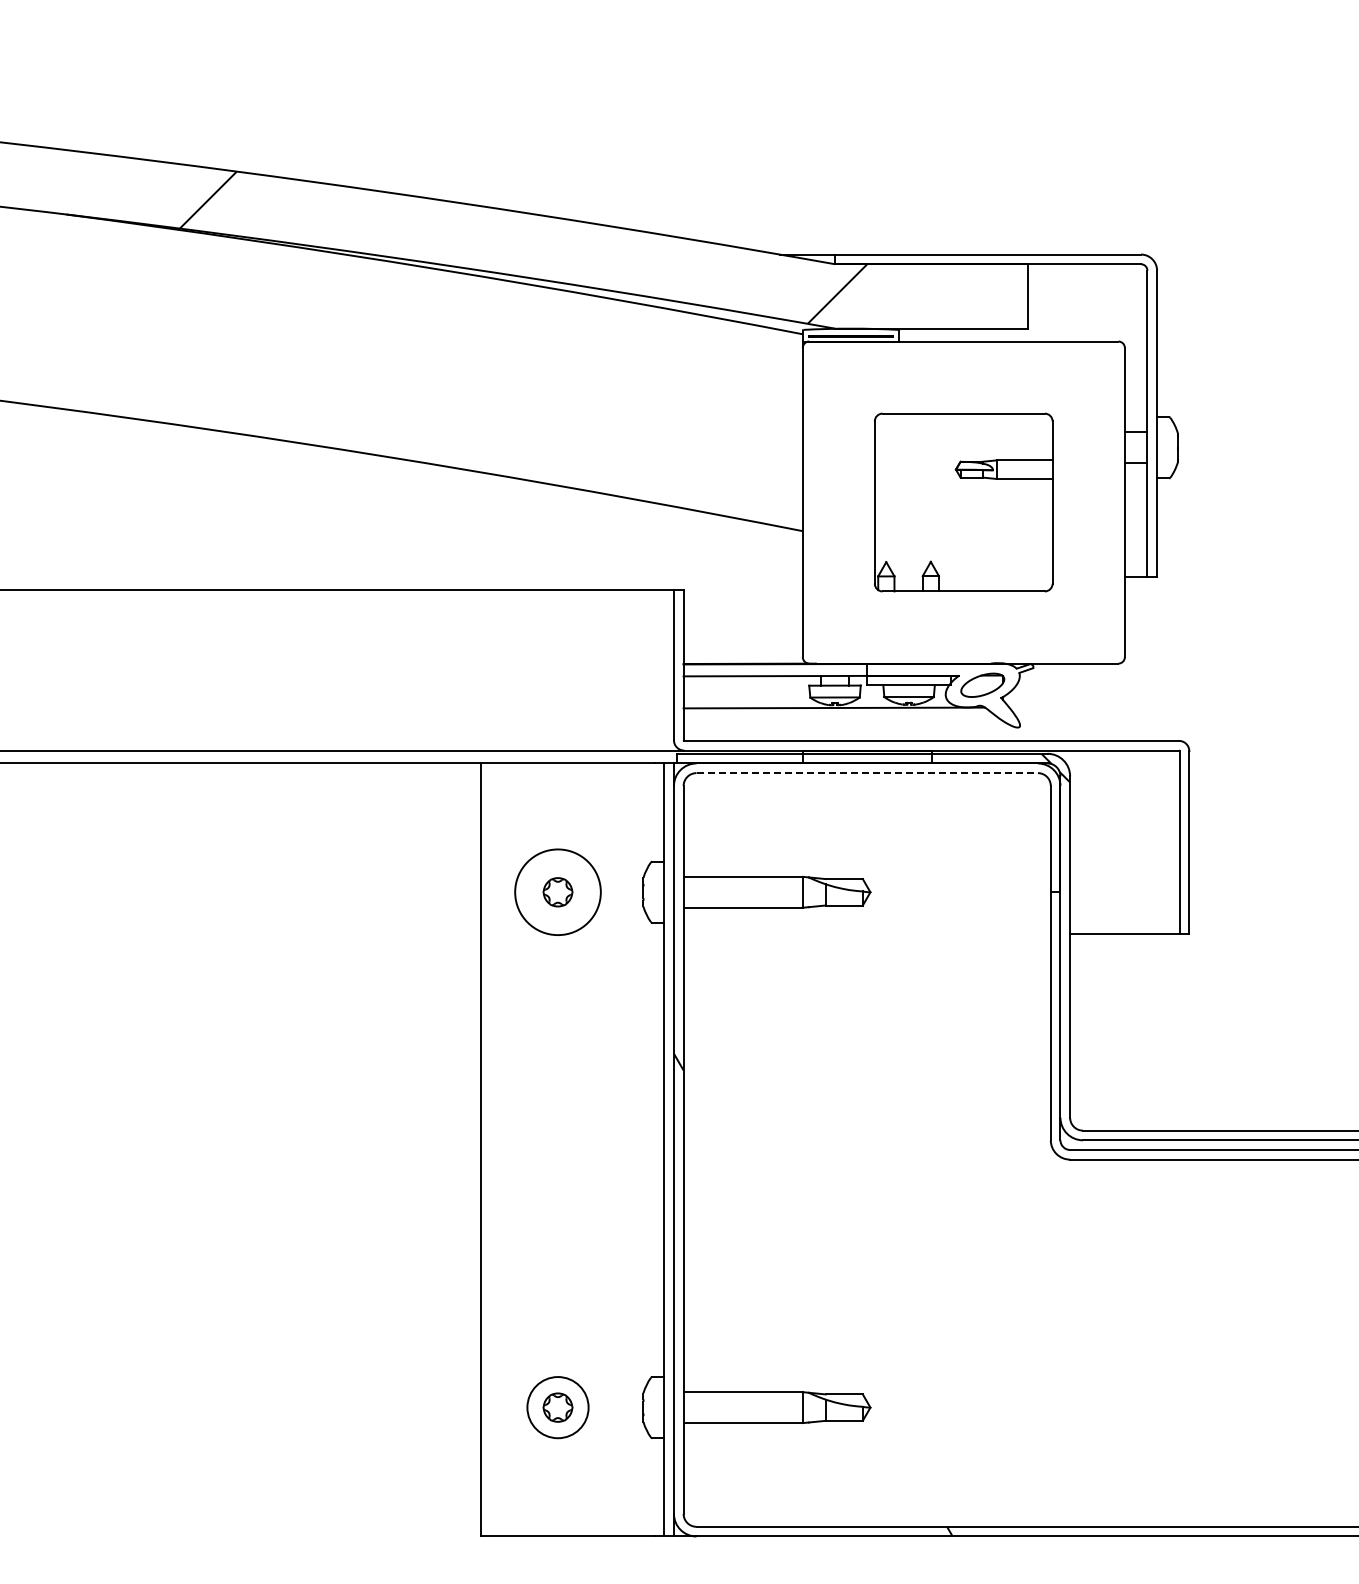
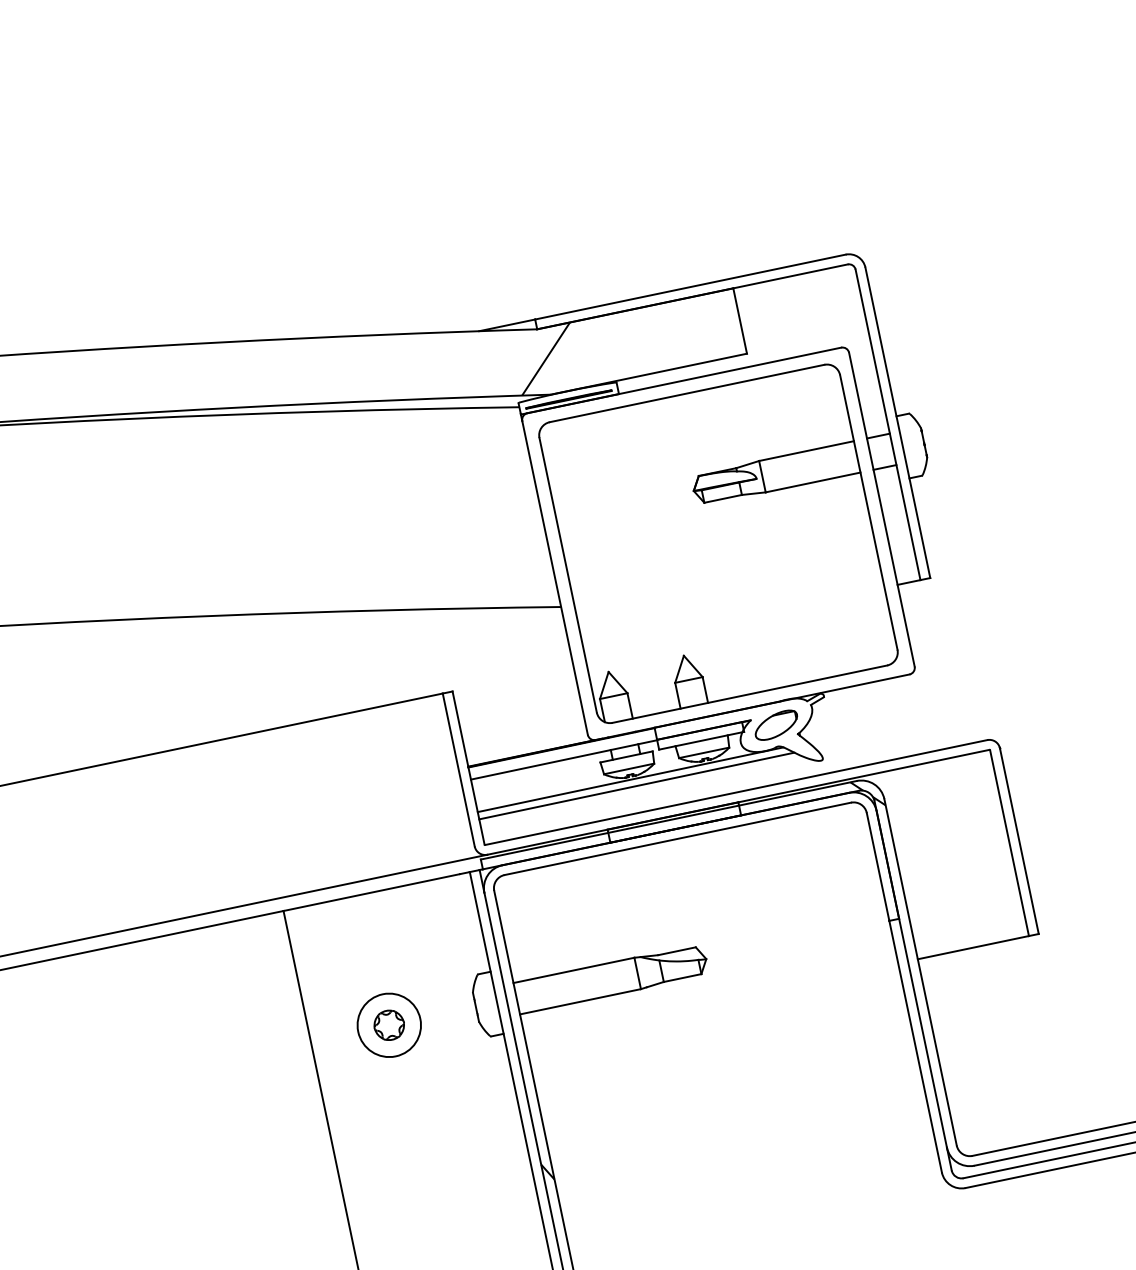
part: (963, 502) -> (718, 543), size x1.67
line: (838, 714) -> (636, 785), added
line: (867, 773) -> (678, 839), dashed -> solid
circle: (557, 891) -> (388, 1024), size x0.71

